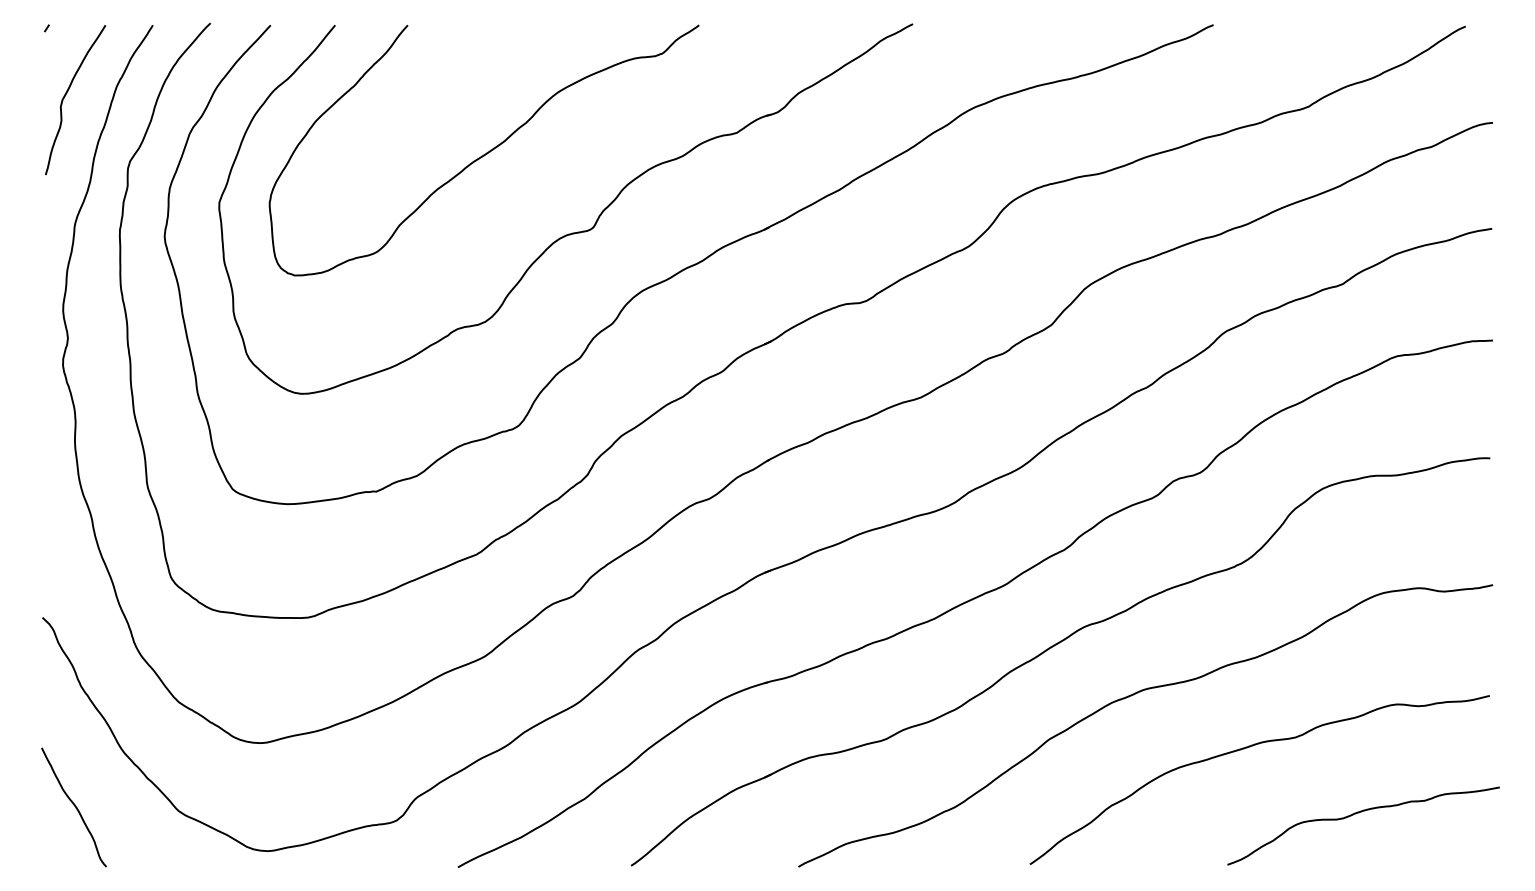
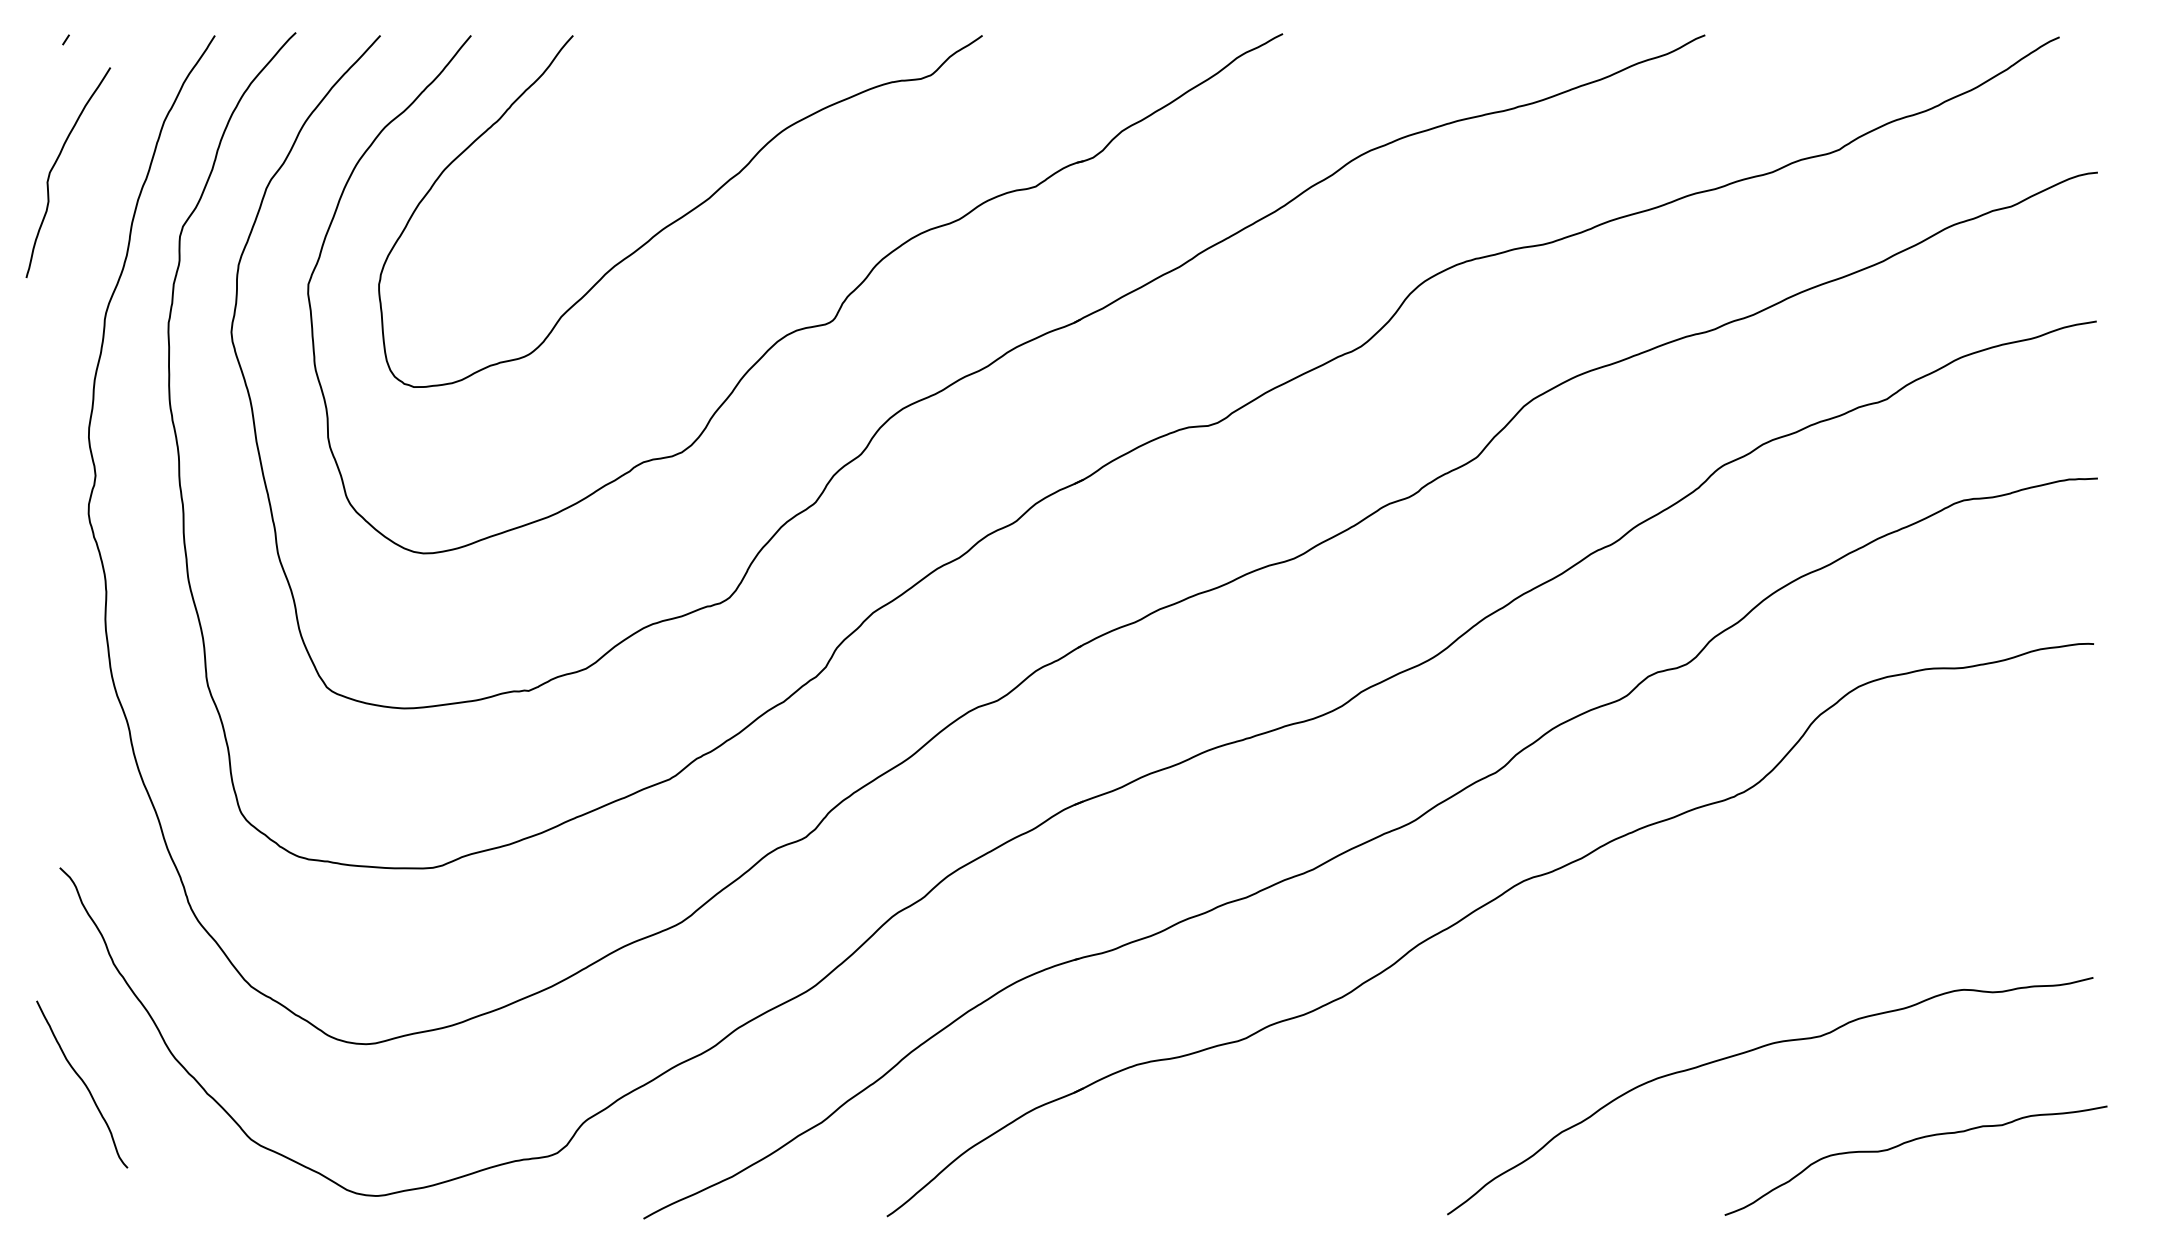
curve: (67, 93) -> (56, 163), moved
curve: (1131, 696) -> (1589, 978), removed
curve: (75, 806) -> (83, 1083), moved

